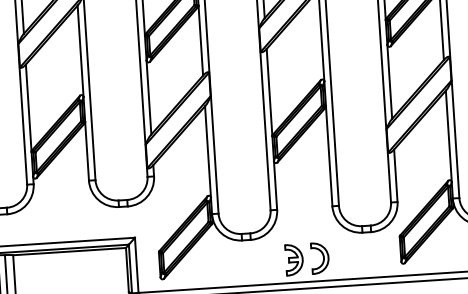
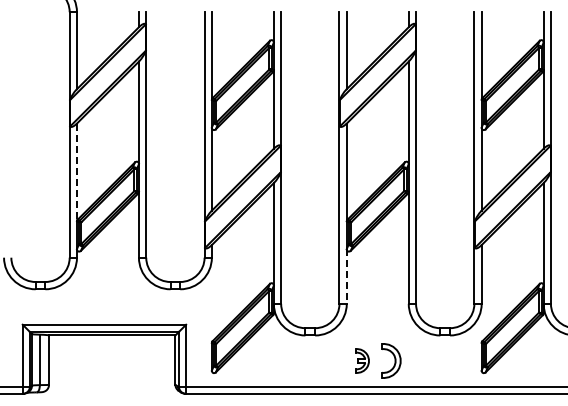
line: (28, 108) -> (76, 172), solid -> dashed
line: (275, 186) -> (346, 277), solid -> dashed
part: (294, 259) -> (362, 360), size x0.7

